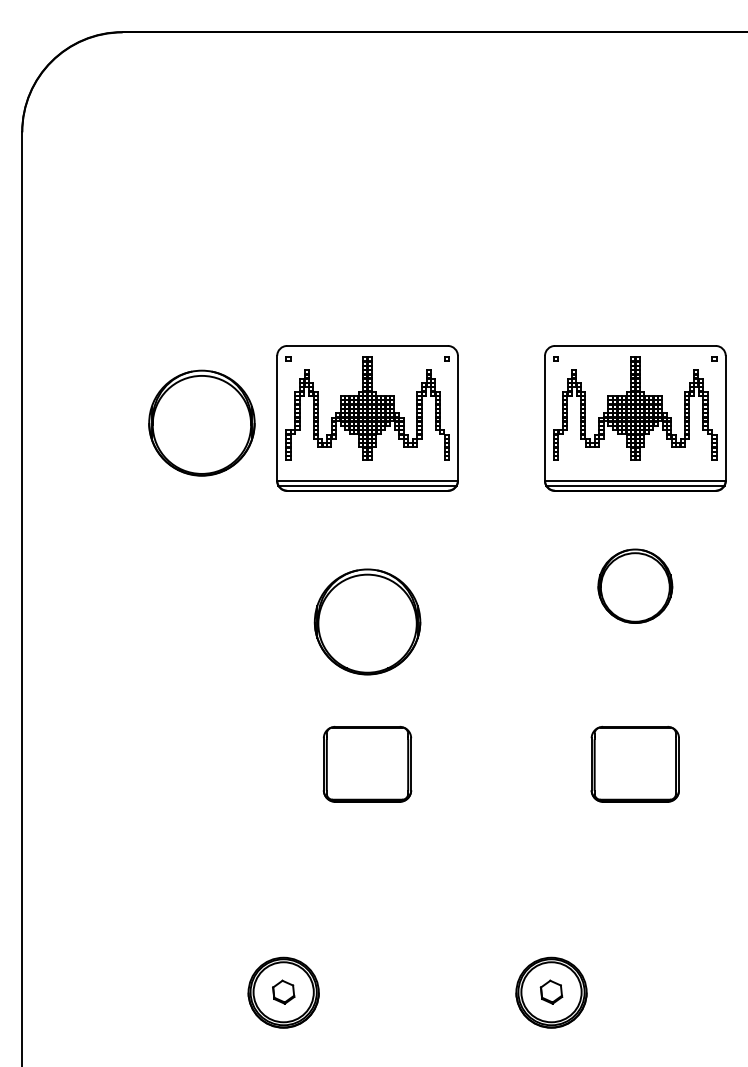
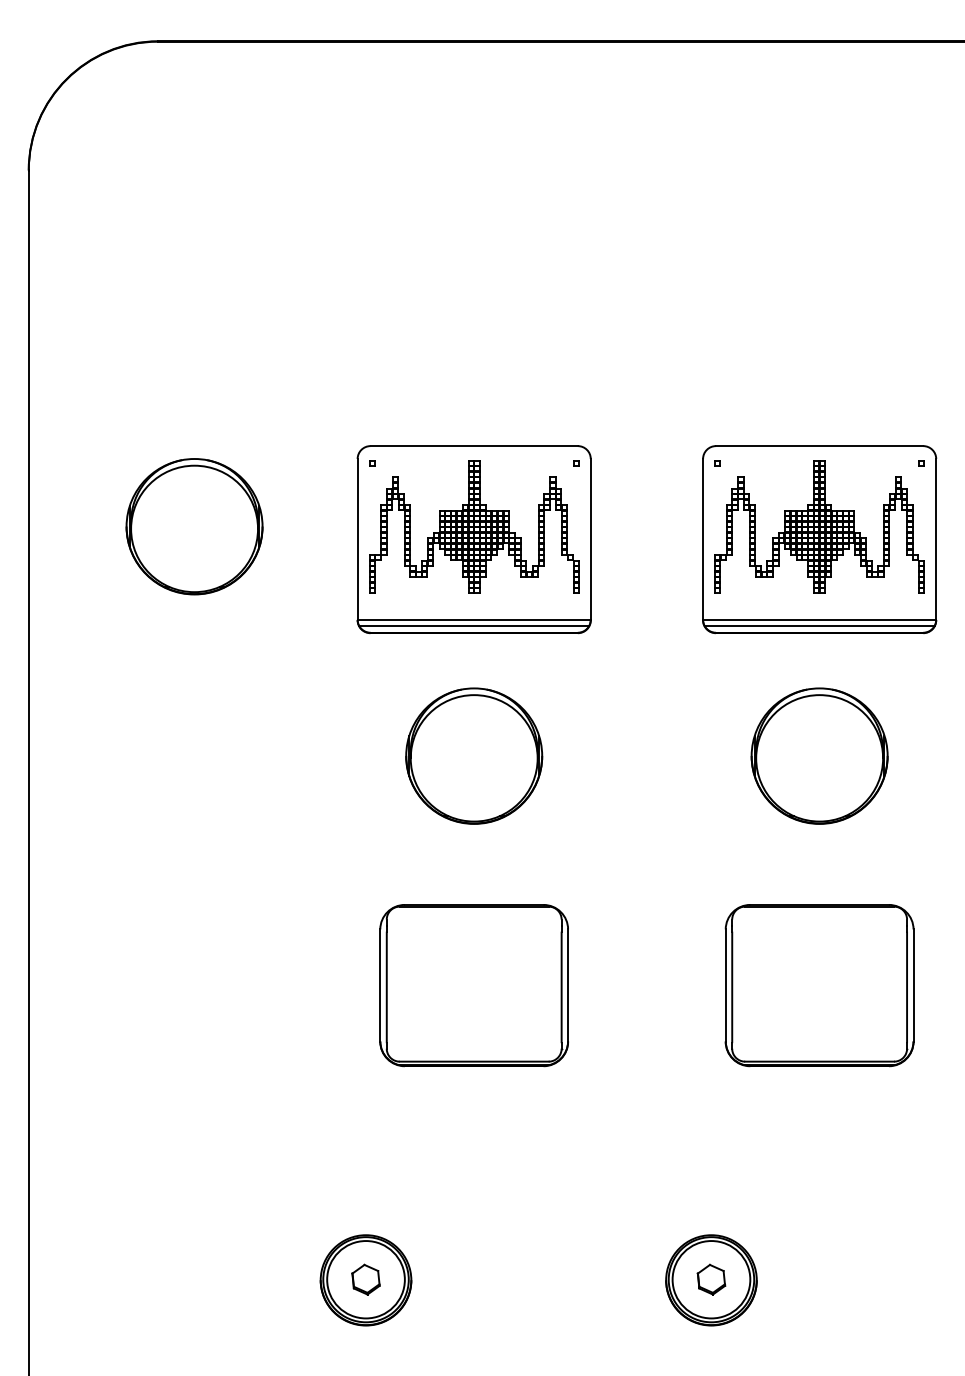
part: (201, 423) -> (194, 526), moved
part: (635, 585) -> (819, 755), size x1.43
part: (367, 621) -> (474, 755), moved
part: (367, 764) -> (473, 985), size x1.67
part: (635, 764) -> (819, 985), size x1.67

